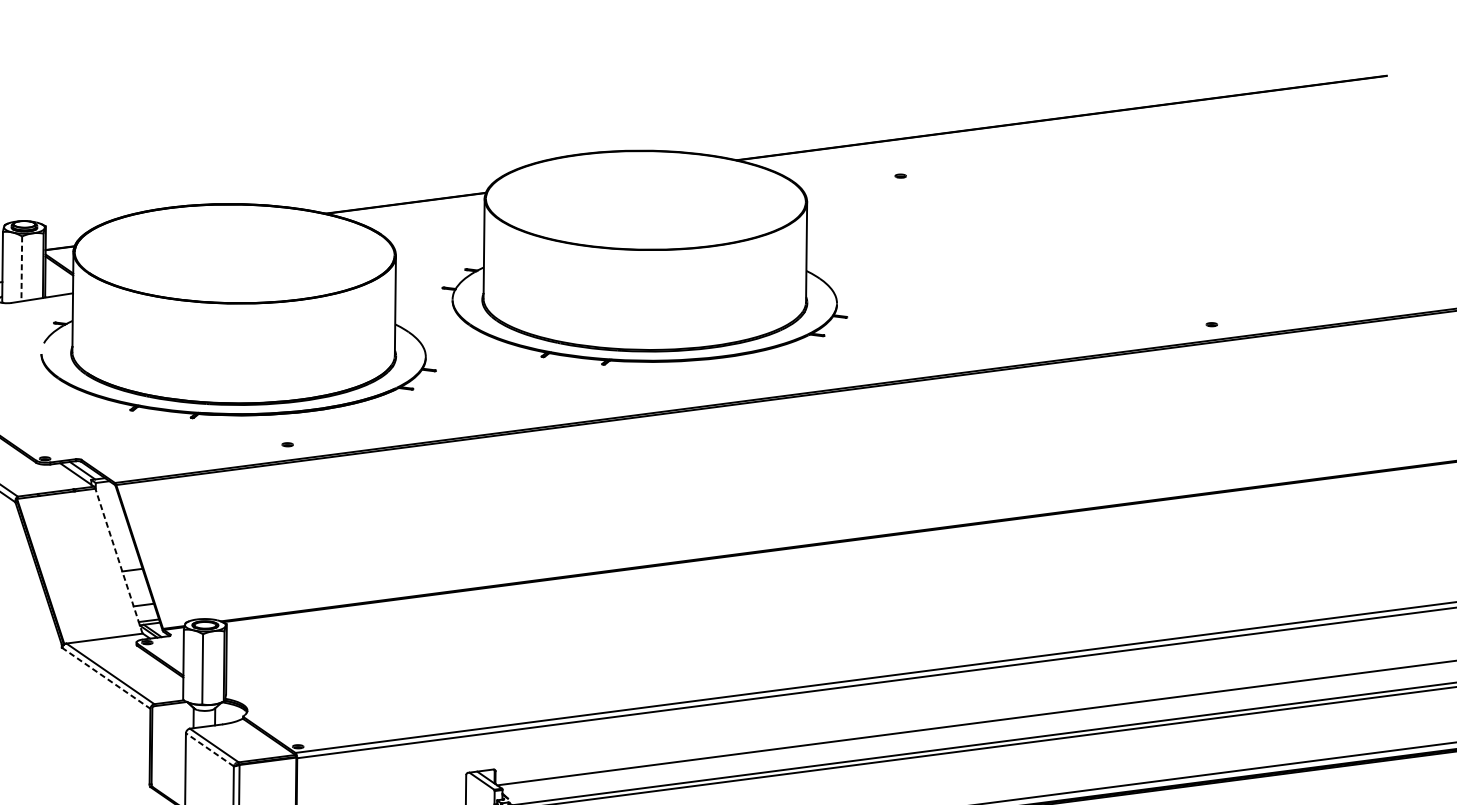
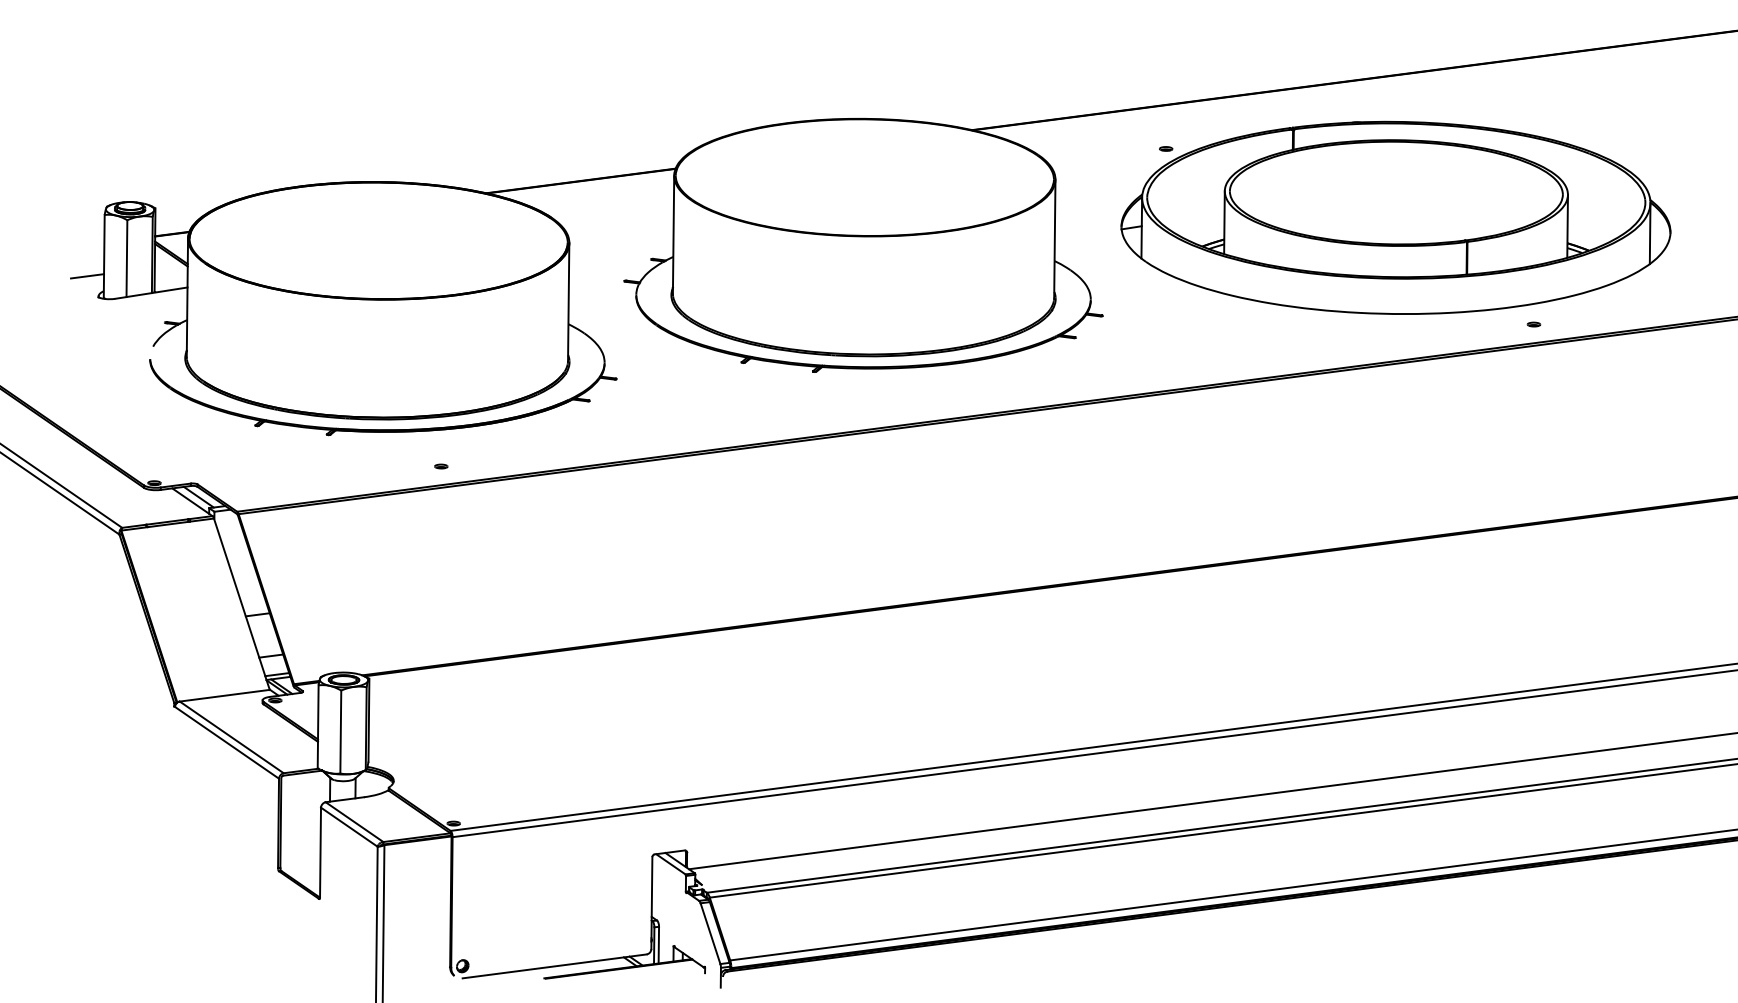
part: (1094, 234) -> (1395, 217), added
line: (21, 269) -> (126, 259), dashed -> solid
line: (118, 560) -> (241, 603), dashed -> solid
line: (105, 678) -> (226, 742), dashed -> solid
line: (209, 749) -> (348, 826), dashed -> solid

